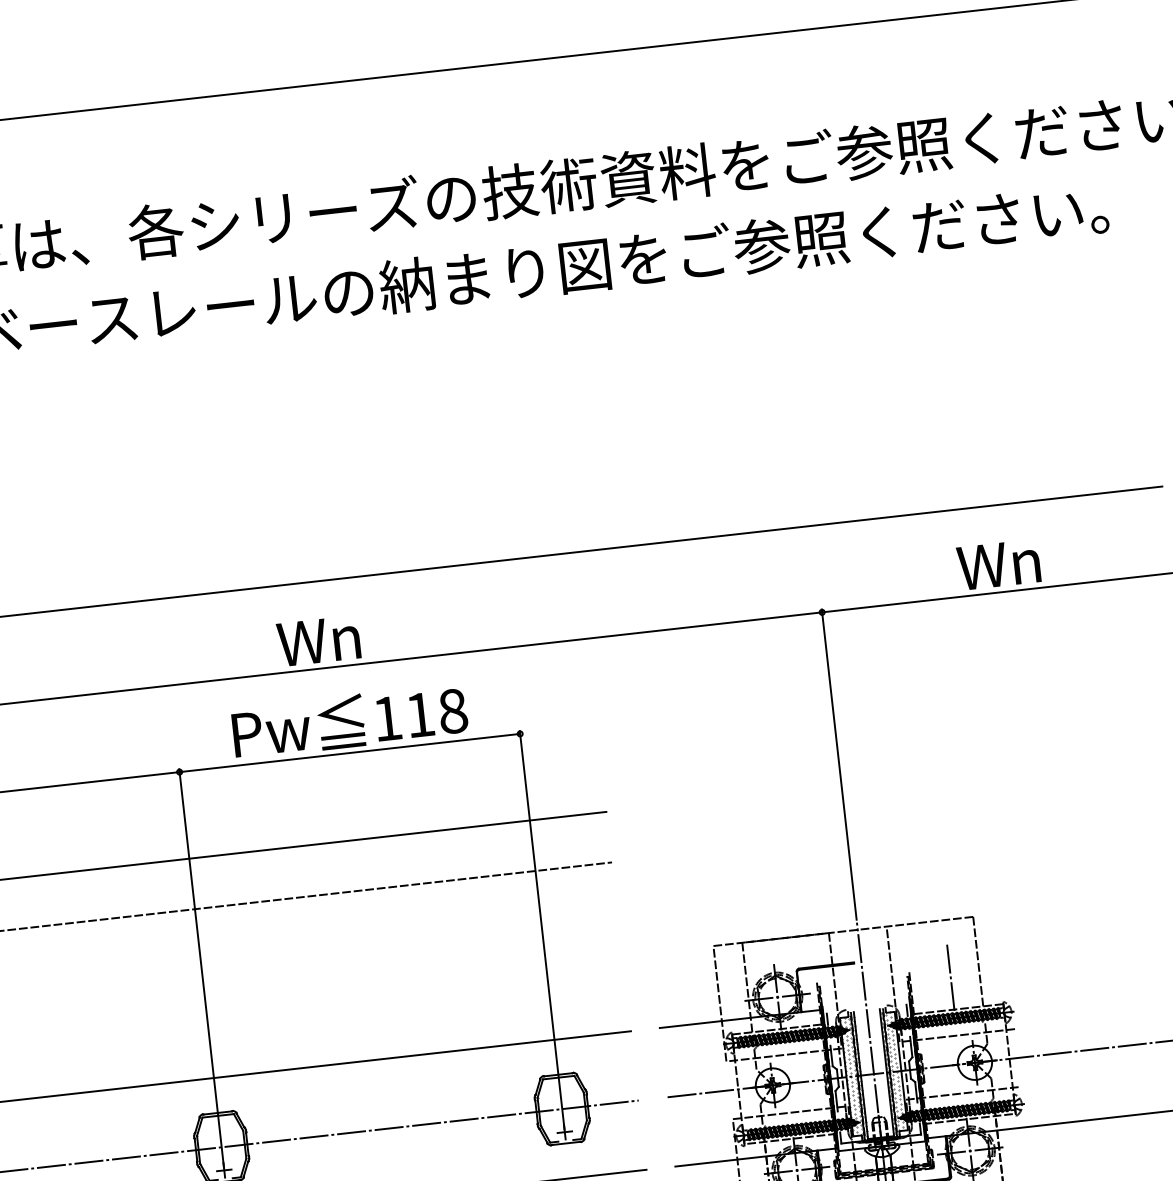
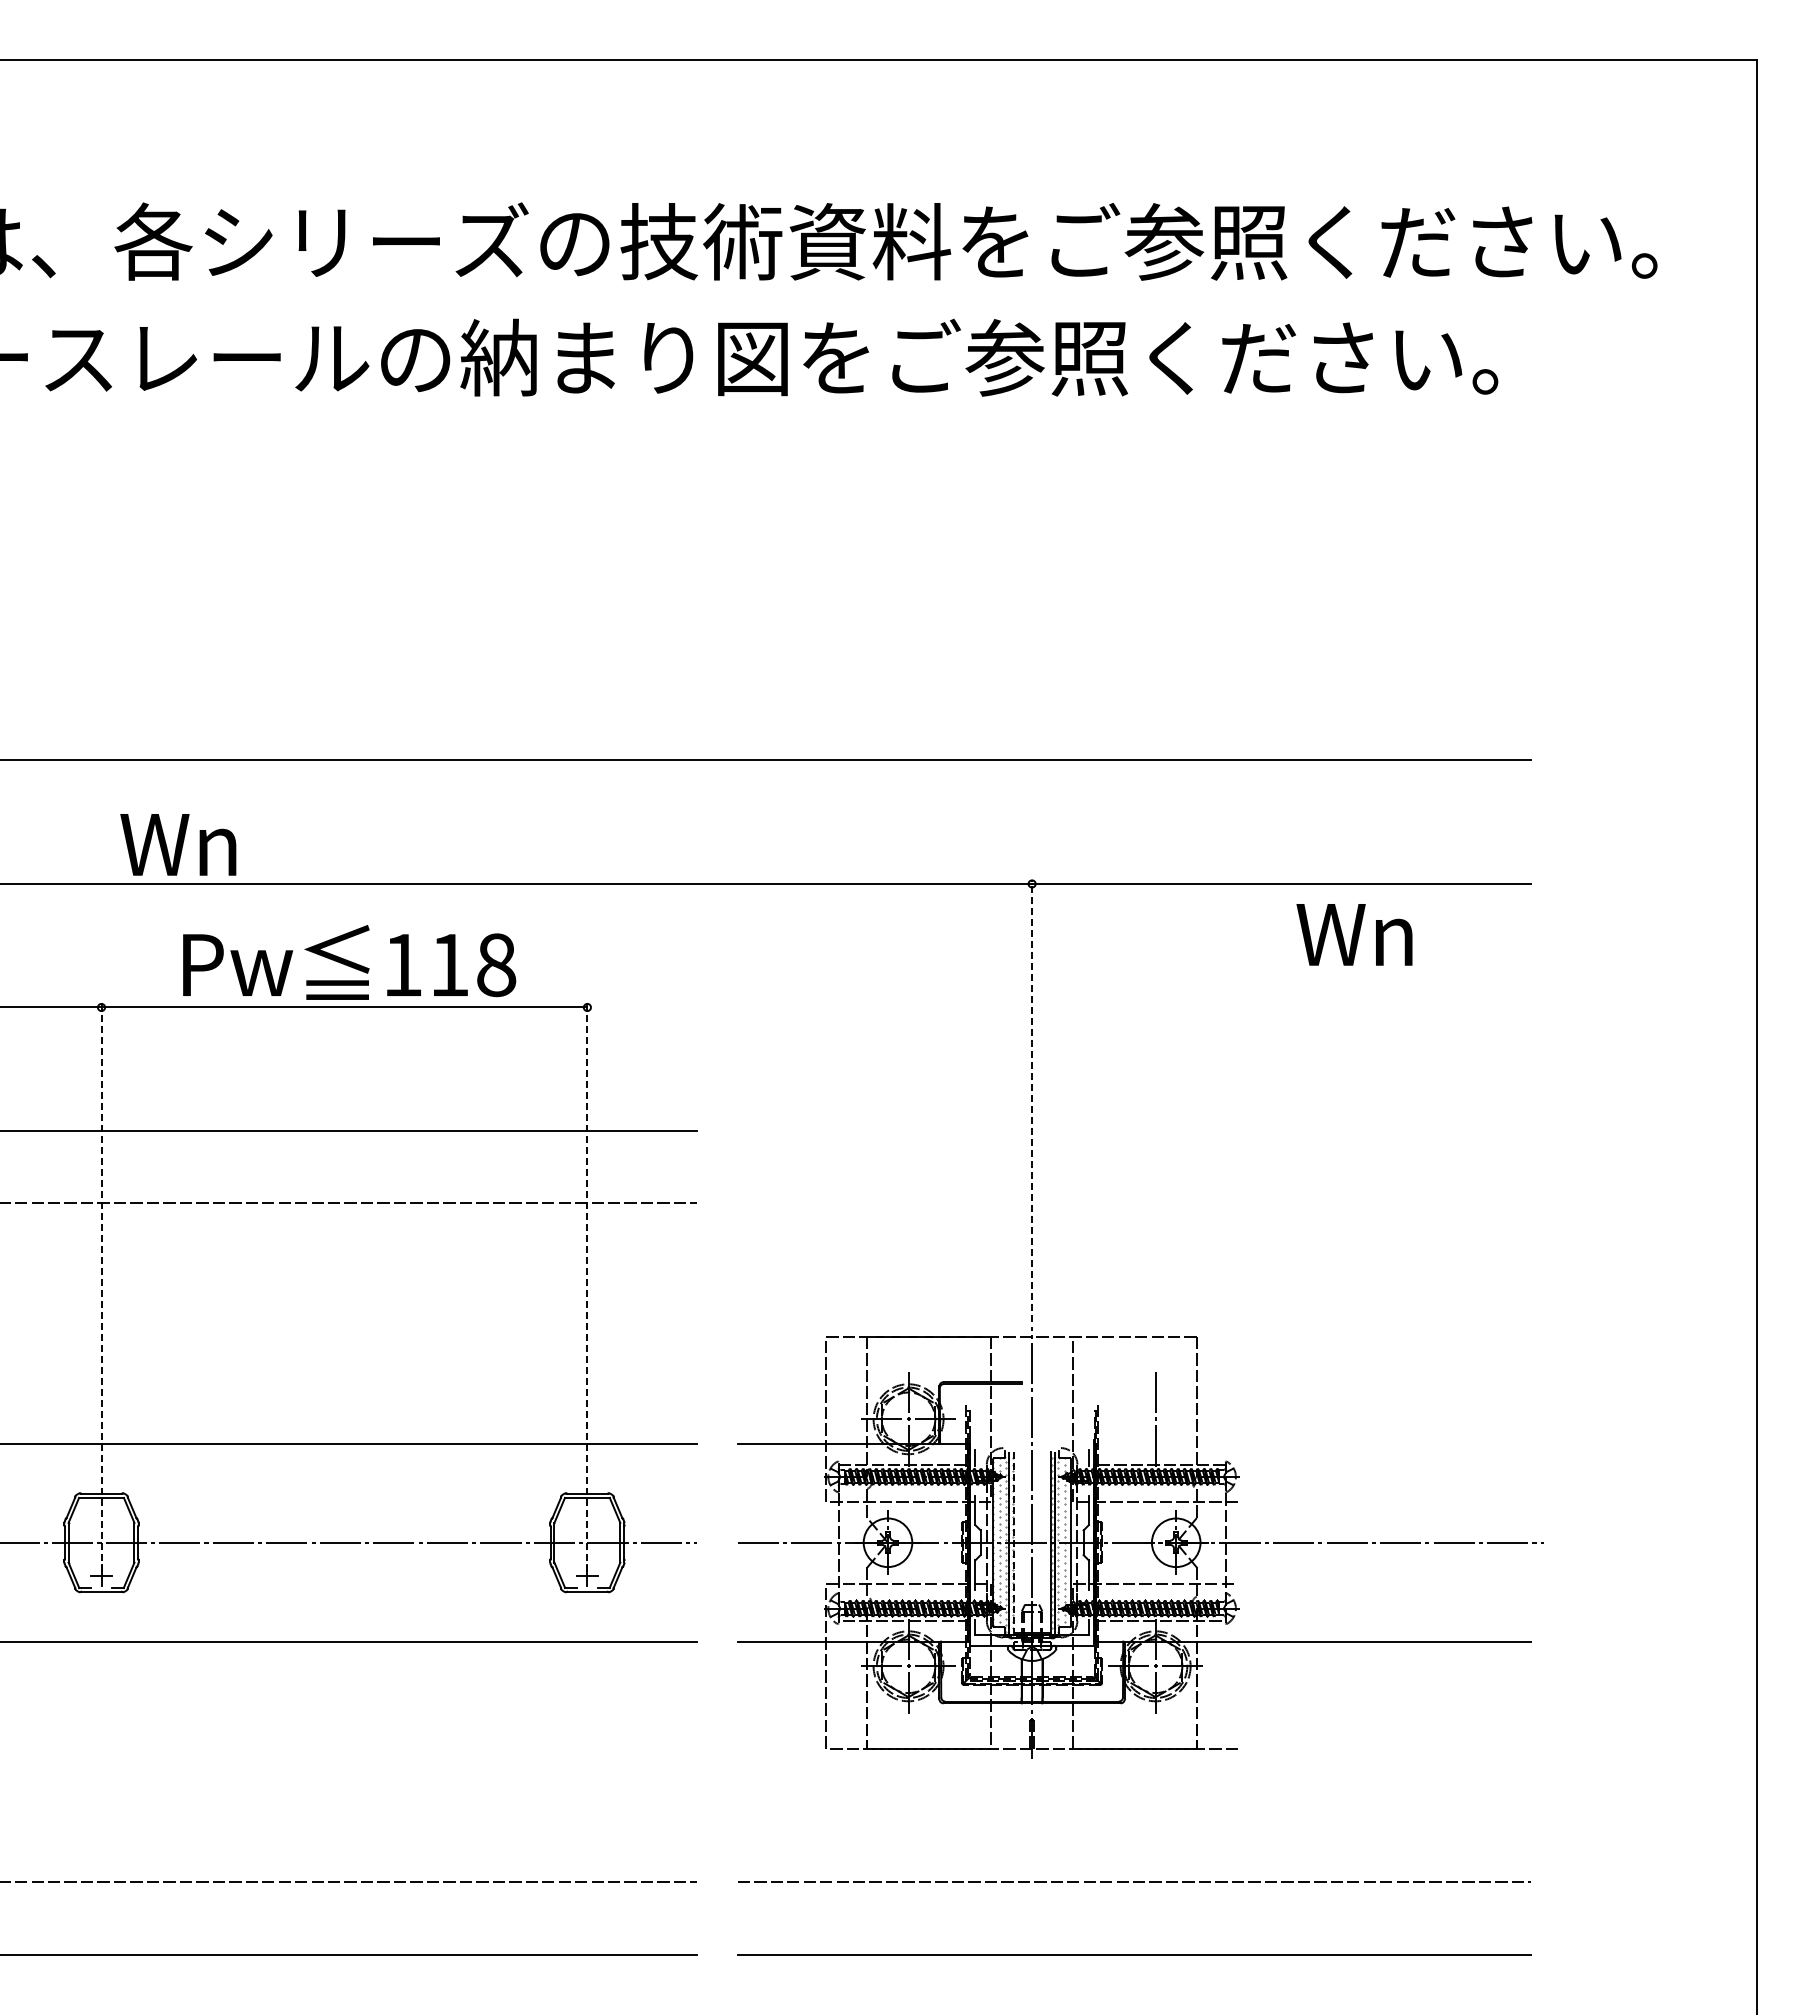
text: (998, 564) -> (1354, 934), moved
text: (318, 640) -> (178, 844), moved
line: (839, 764) -> (1032, 1100), solid -> dashed
line: (542, 929) -> (587, 1286), solid -> dashed
line: (201, 967) -> (101, 1286), solid -> dashed
line: (860, 1075) -> (1013, 1542), solid -> dashed

